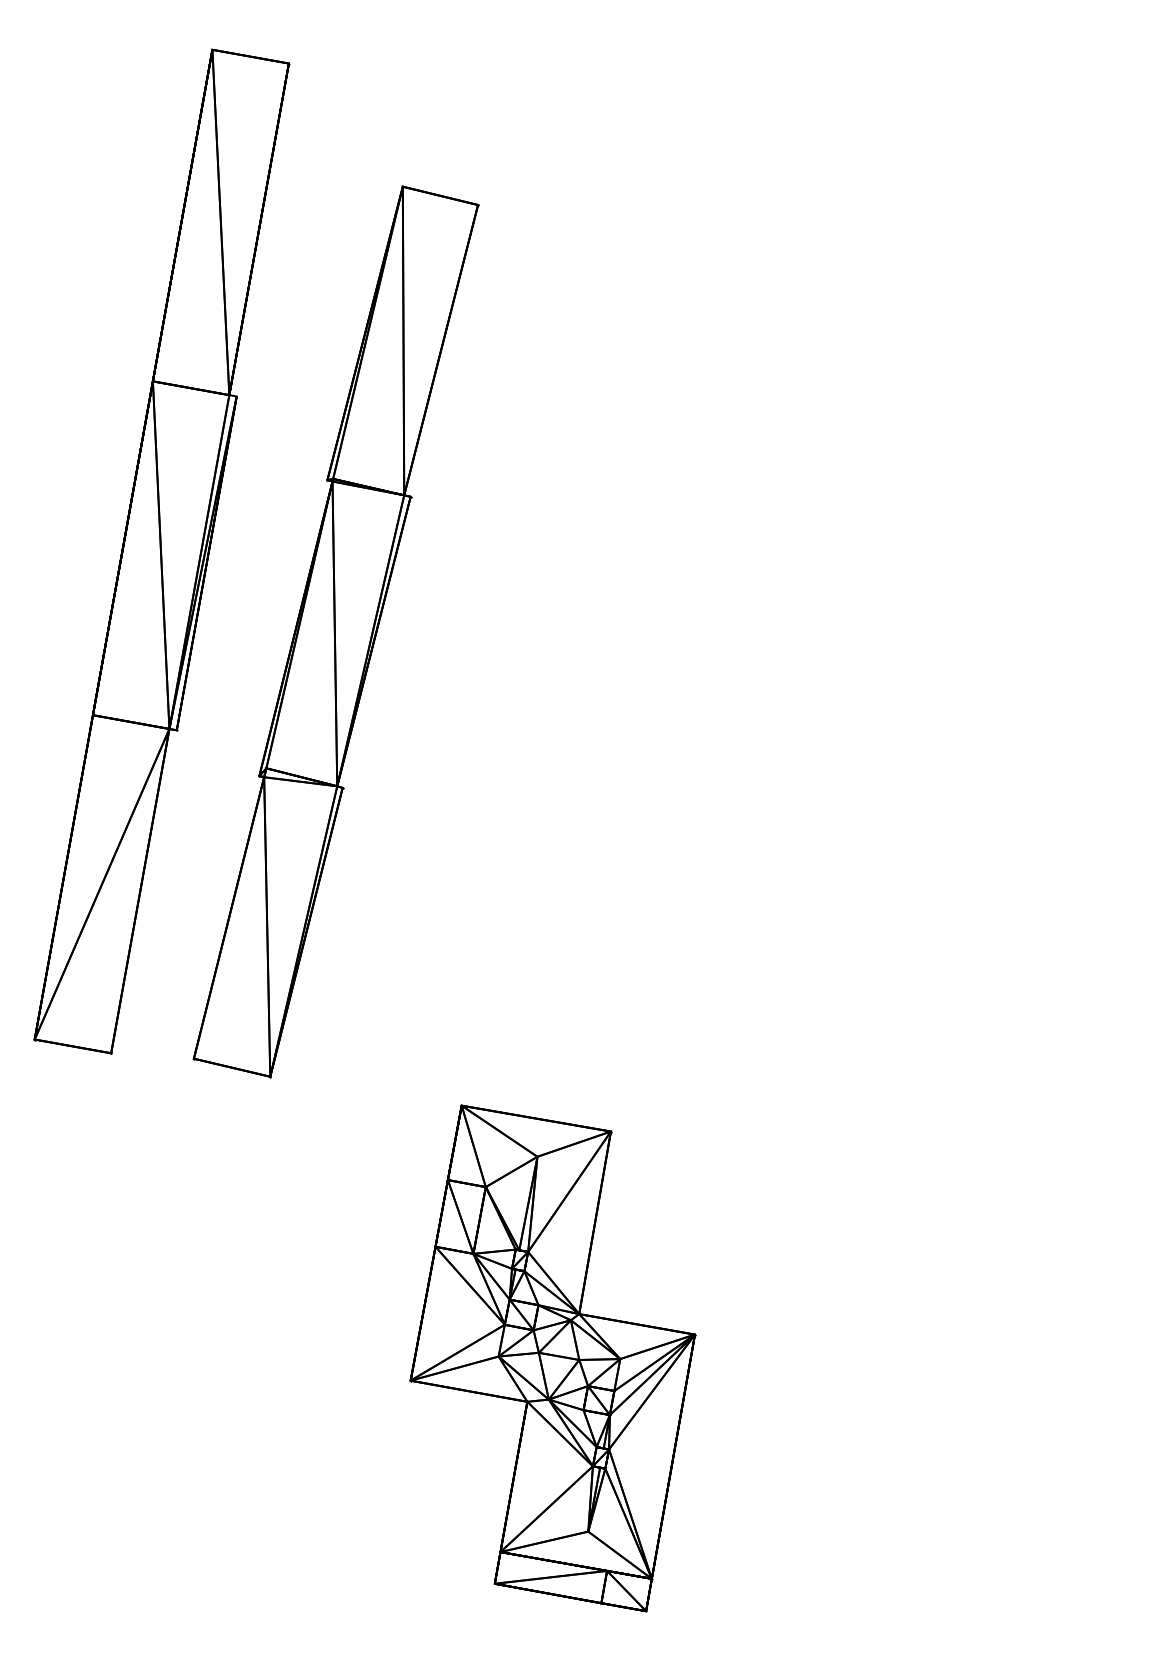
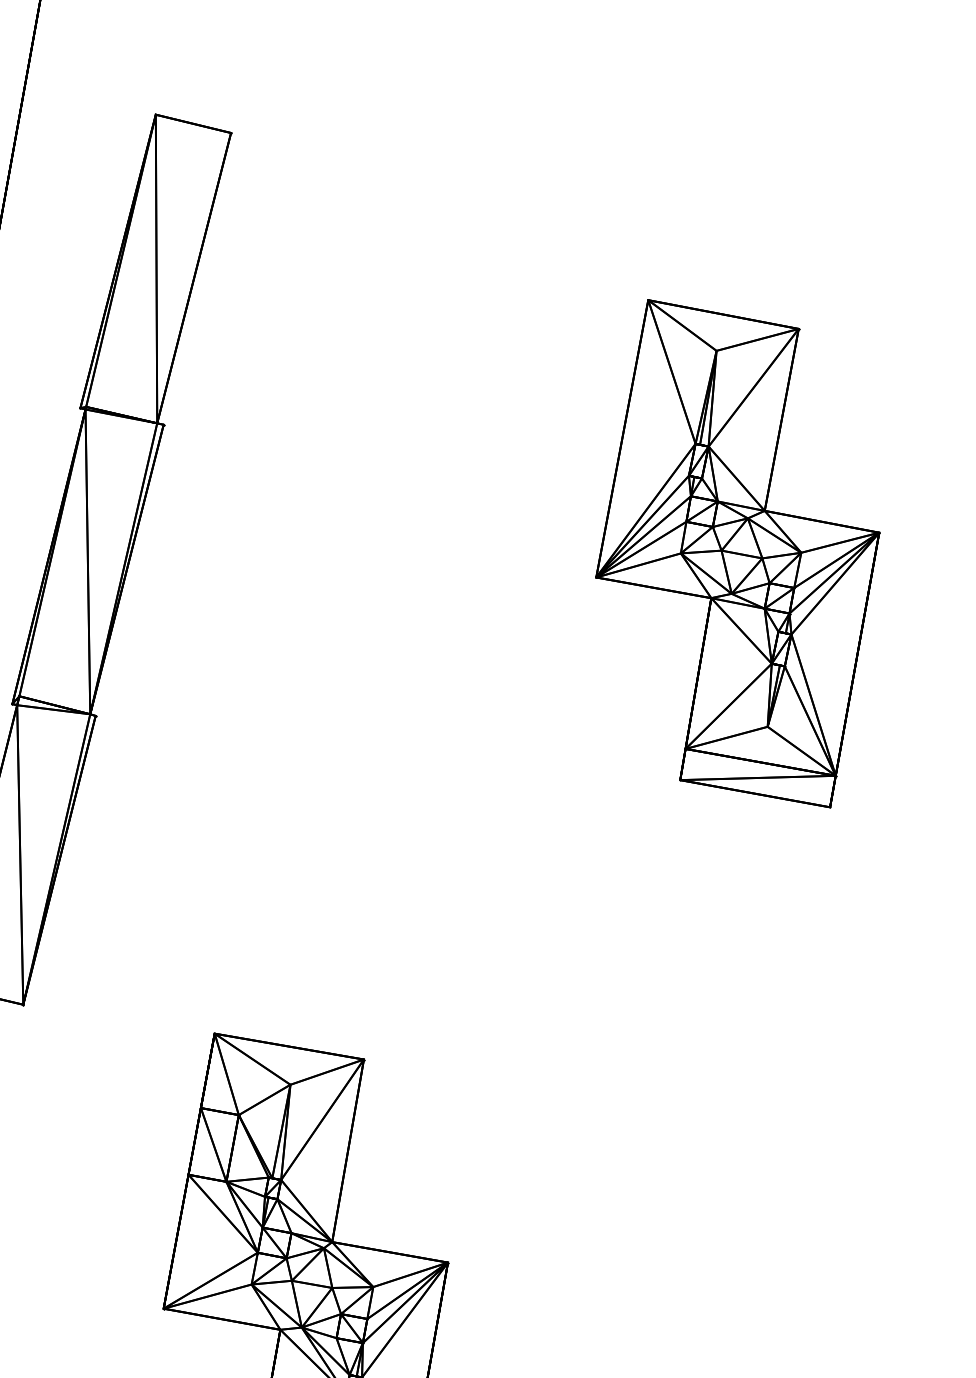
part: (984, 625) -> (737, 553), added

